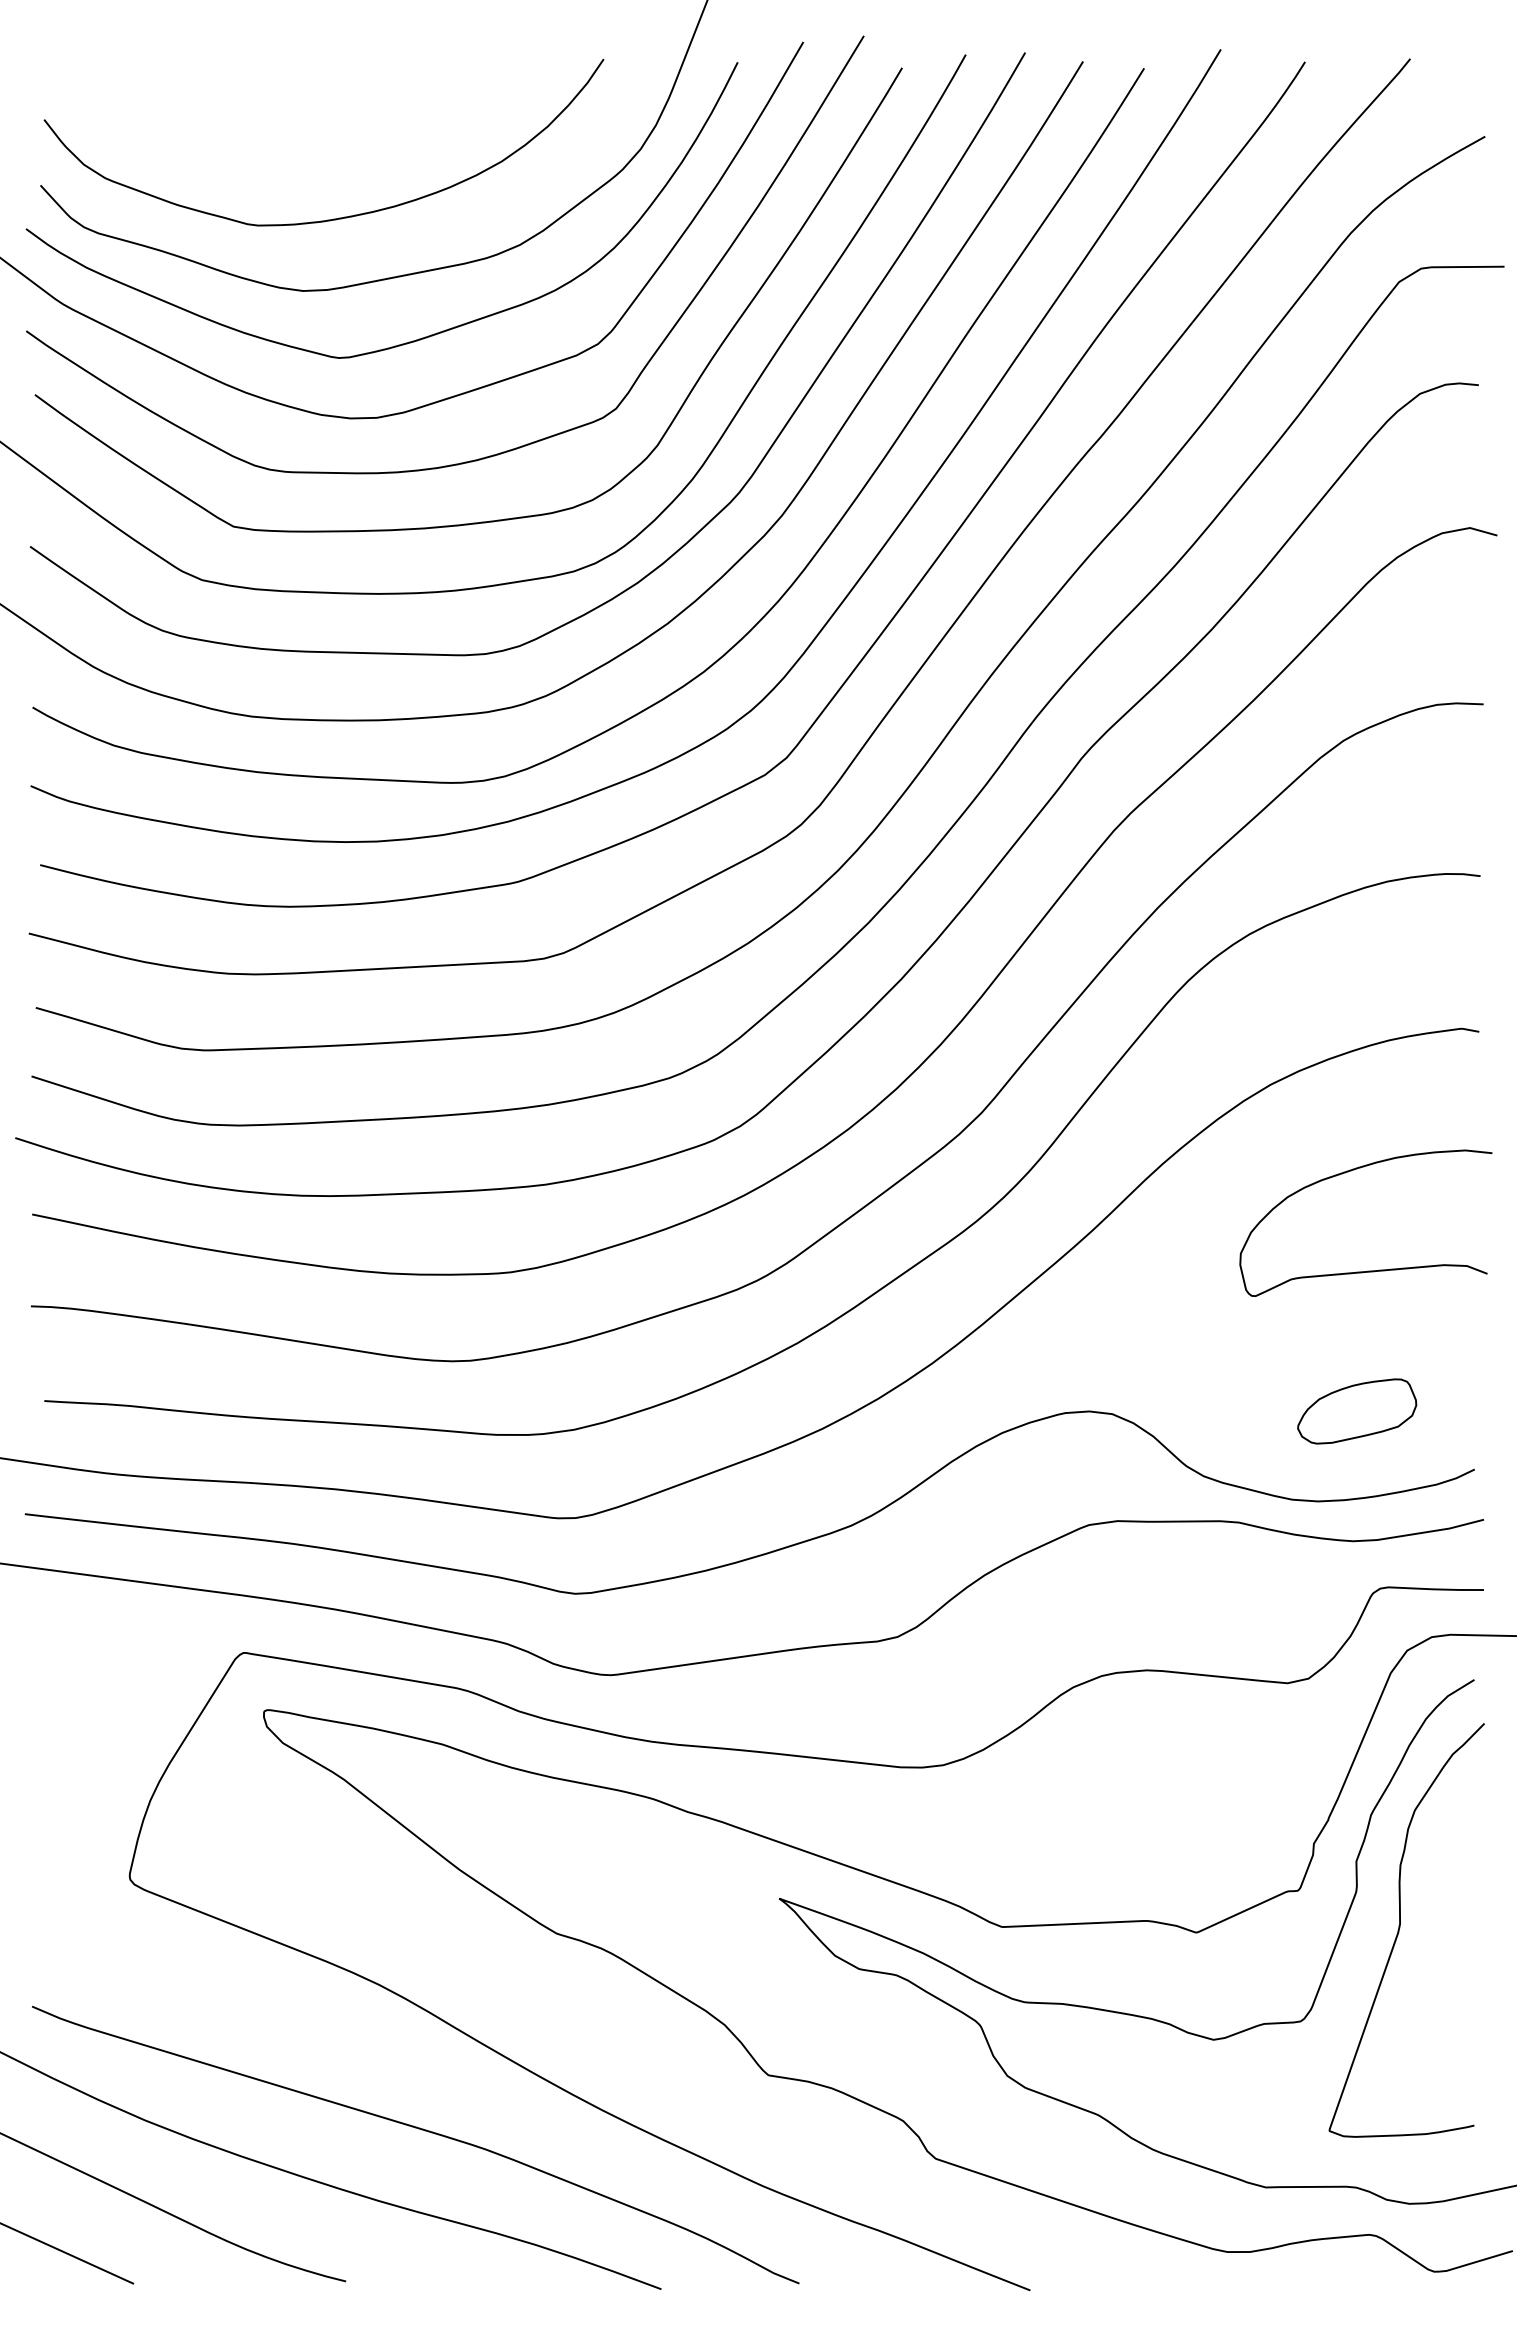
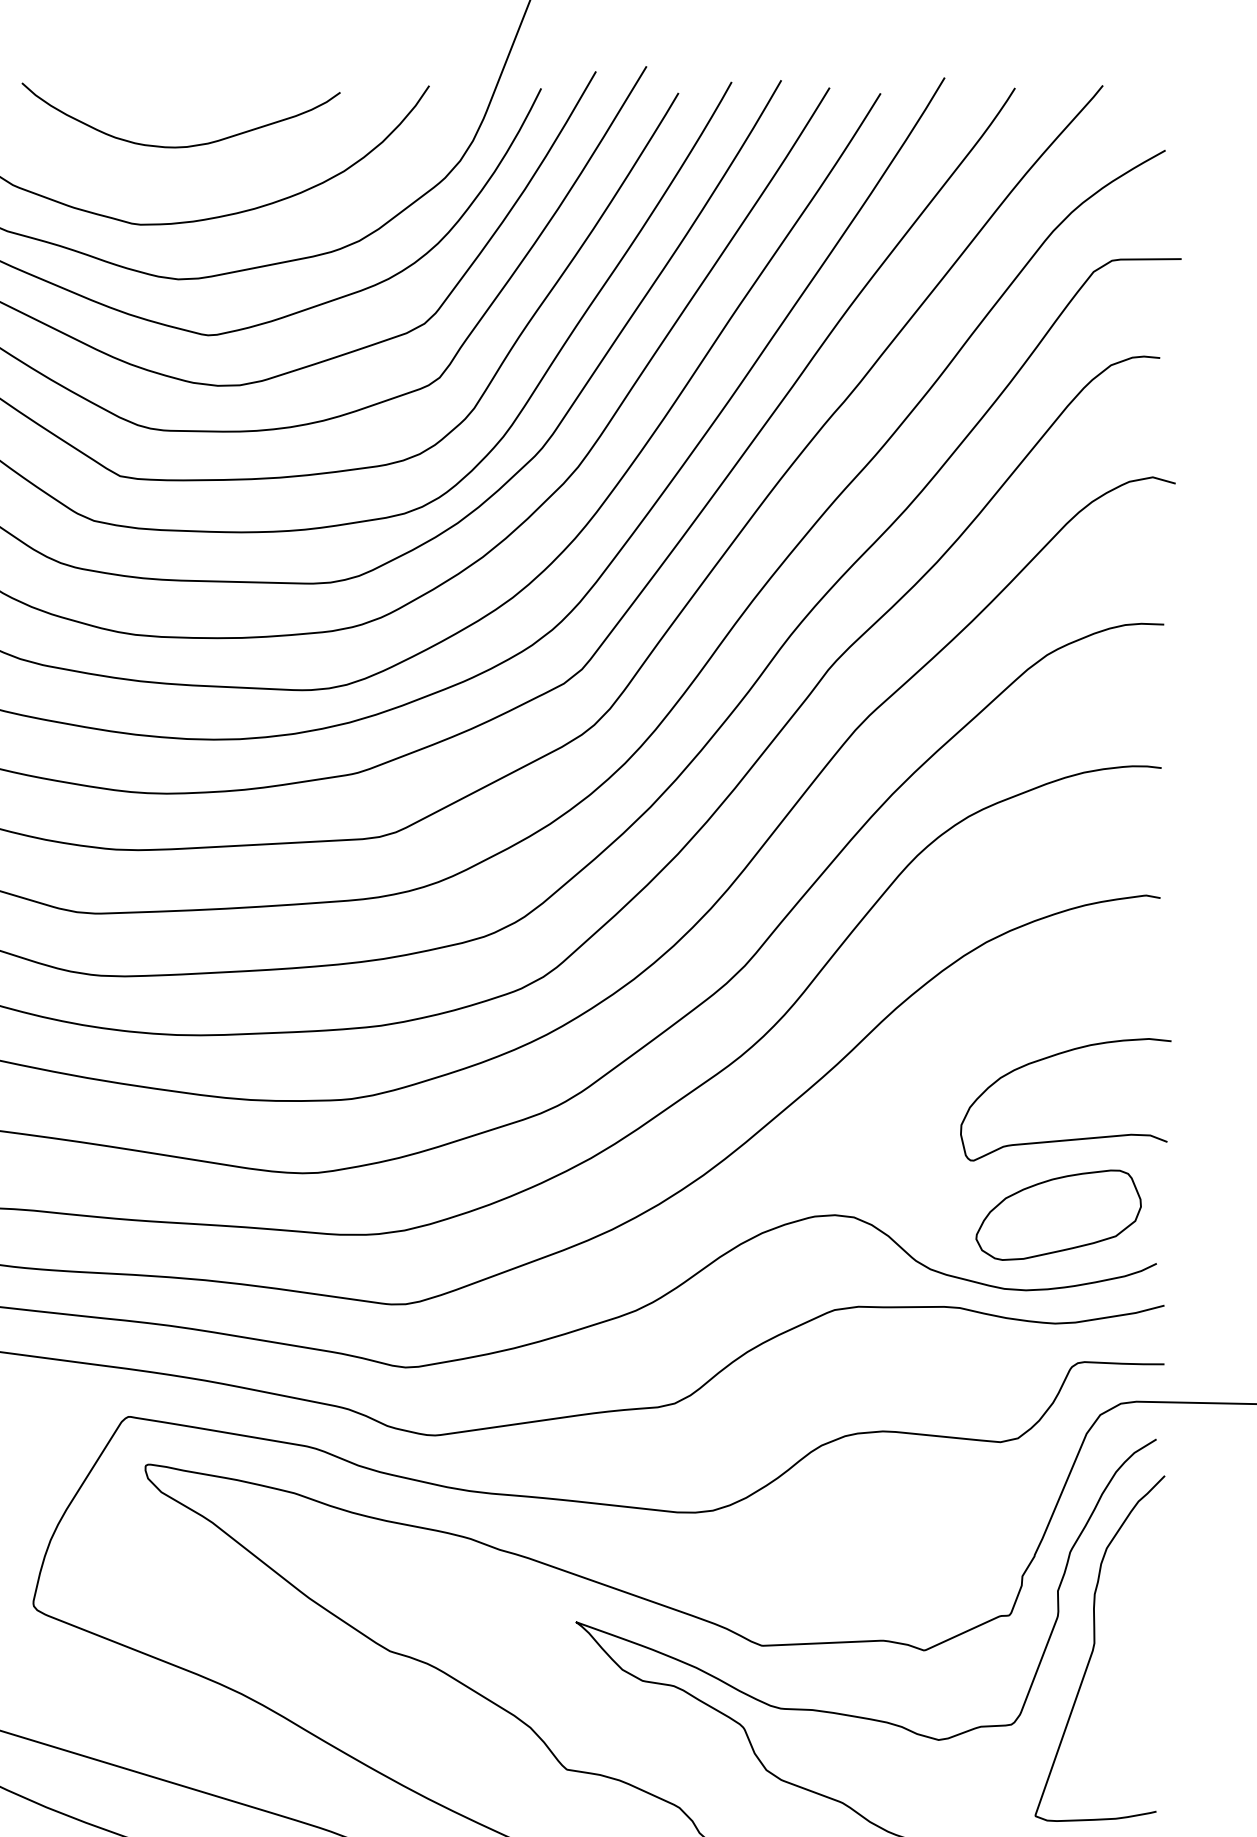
curve: (306, 131) -> (181, 146), added
curve: (1367, 1270) -> (1067, 1139), moved
part: (1356, 1411) -> (1058, 1215), size x1.67

